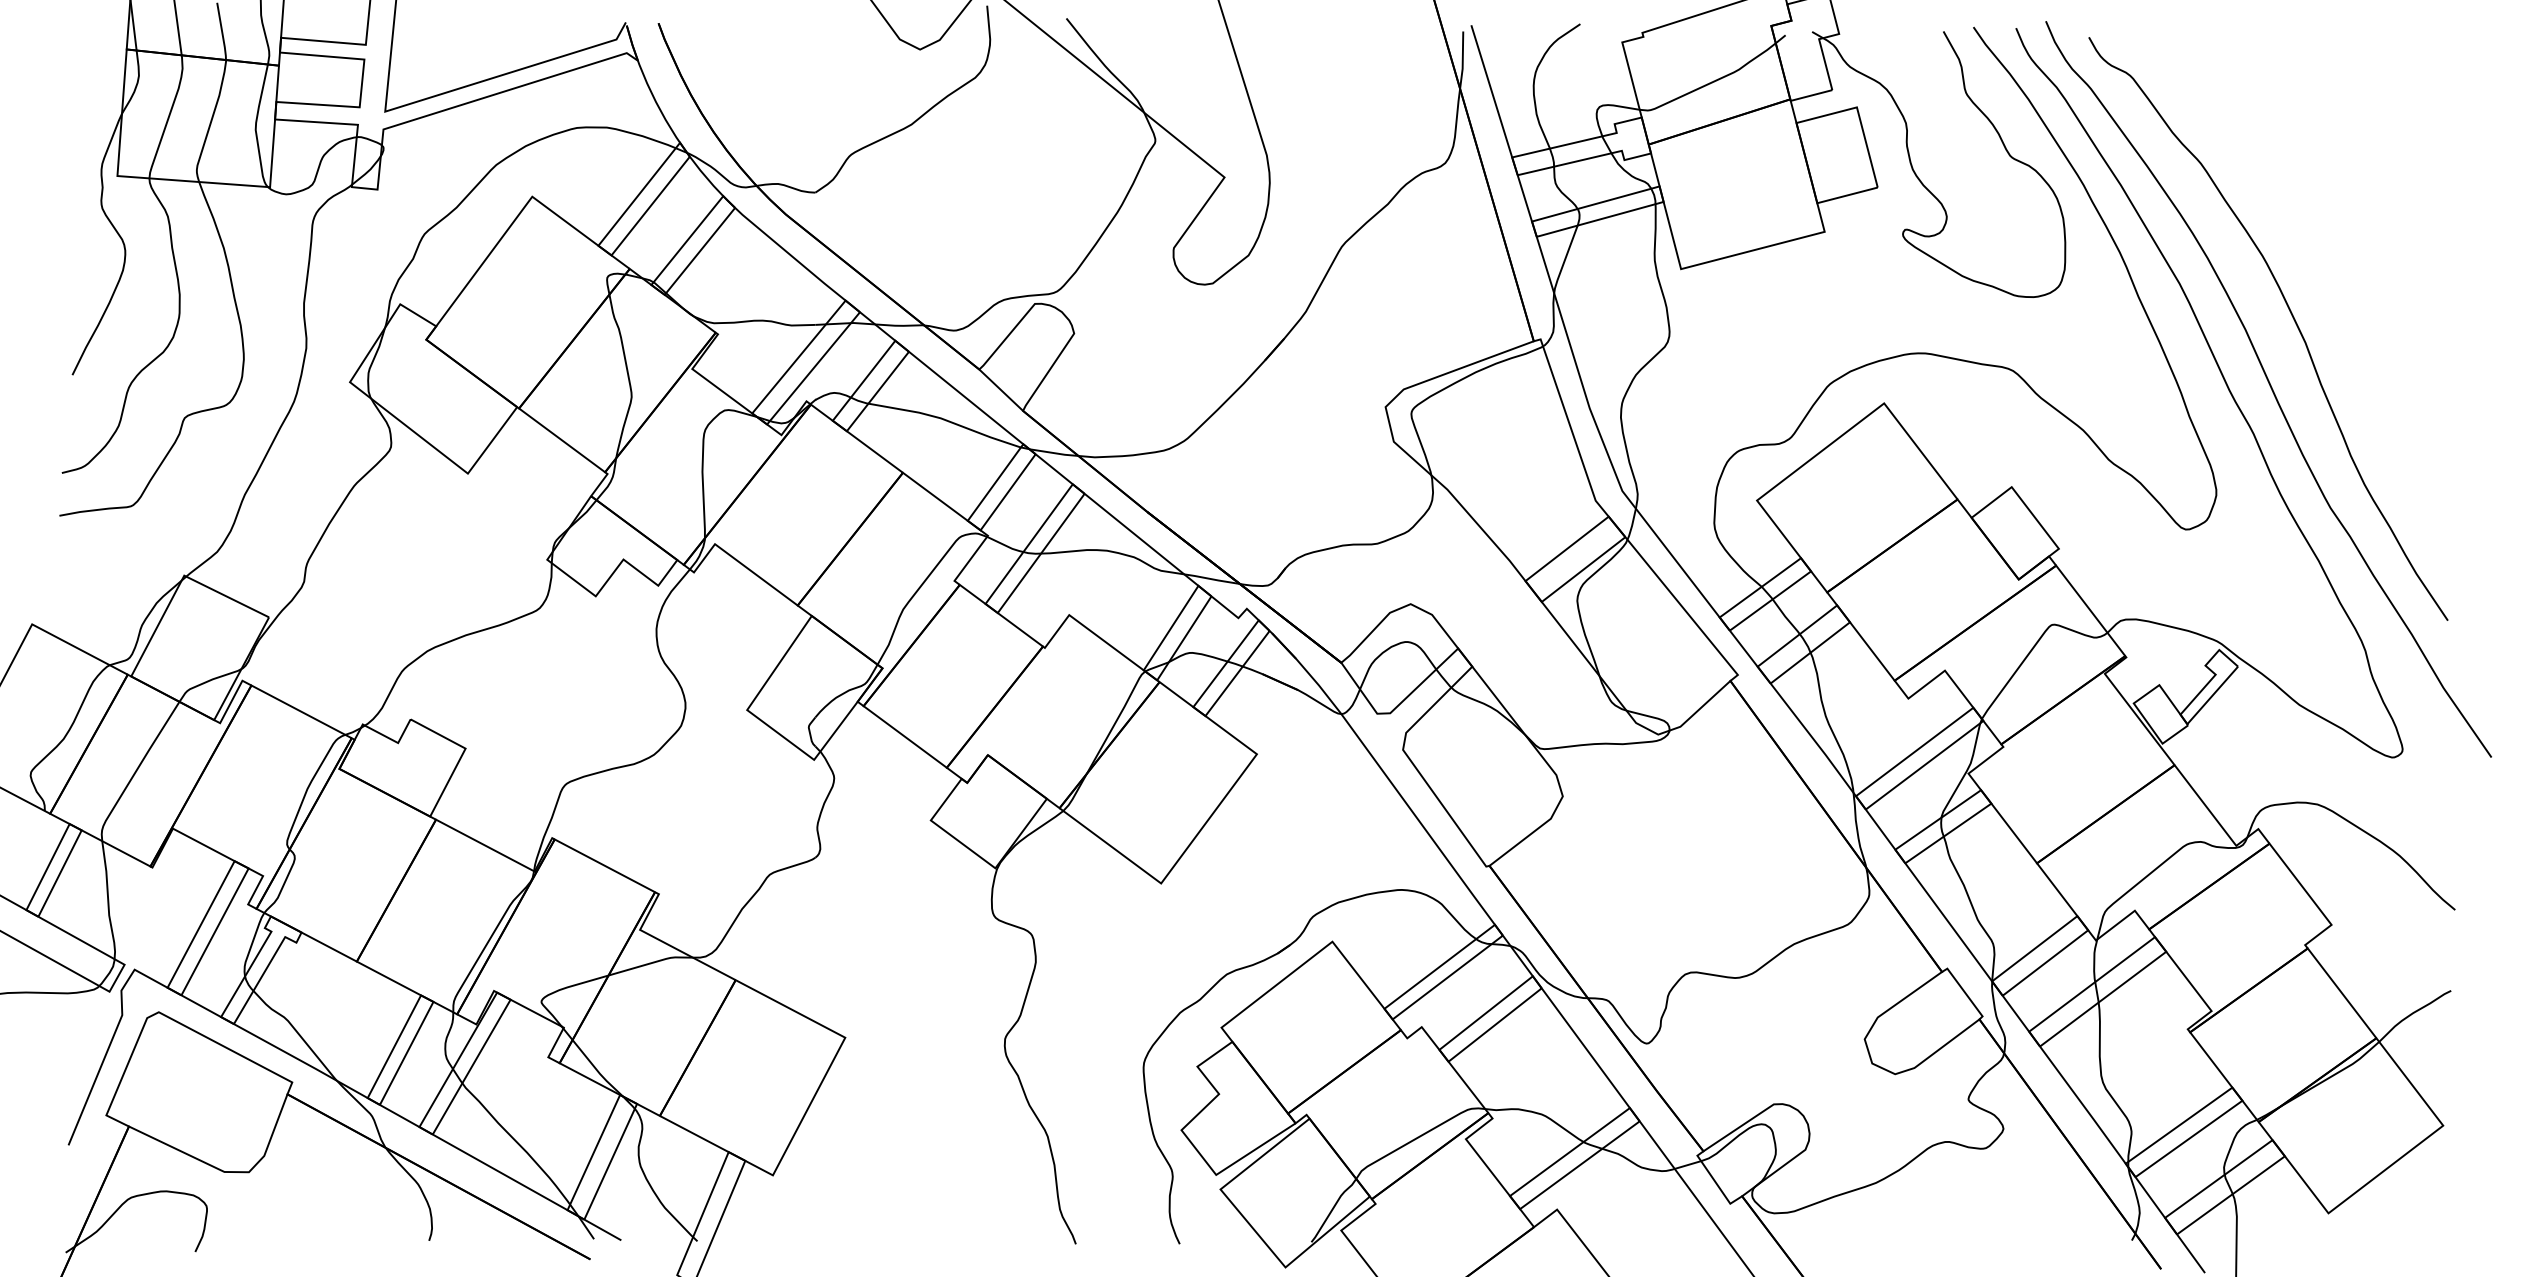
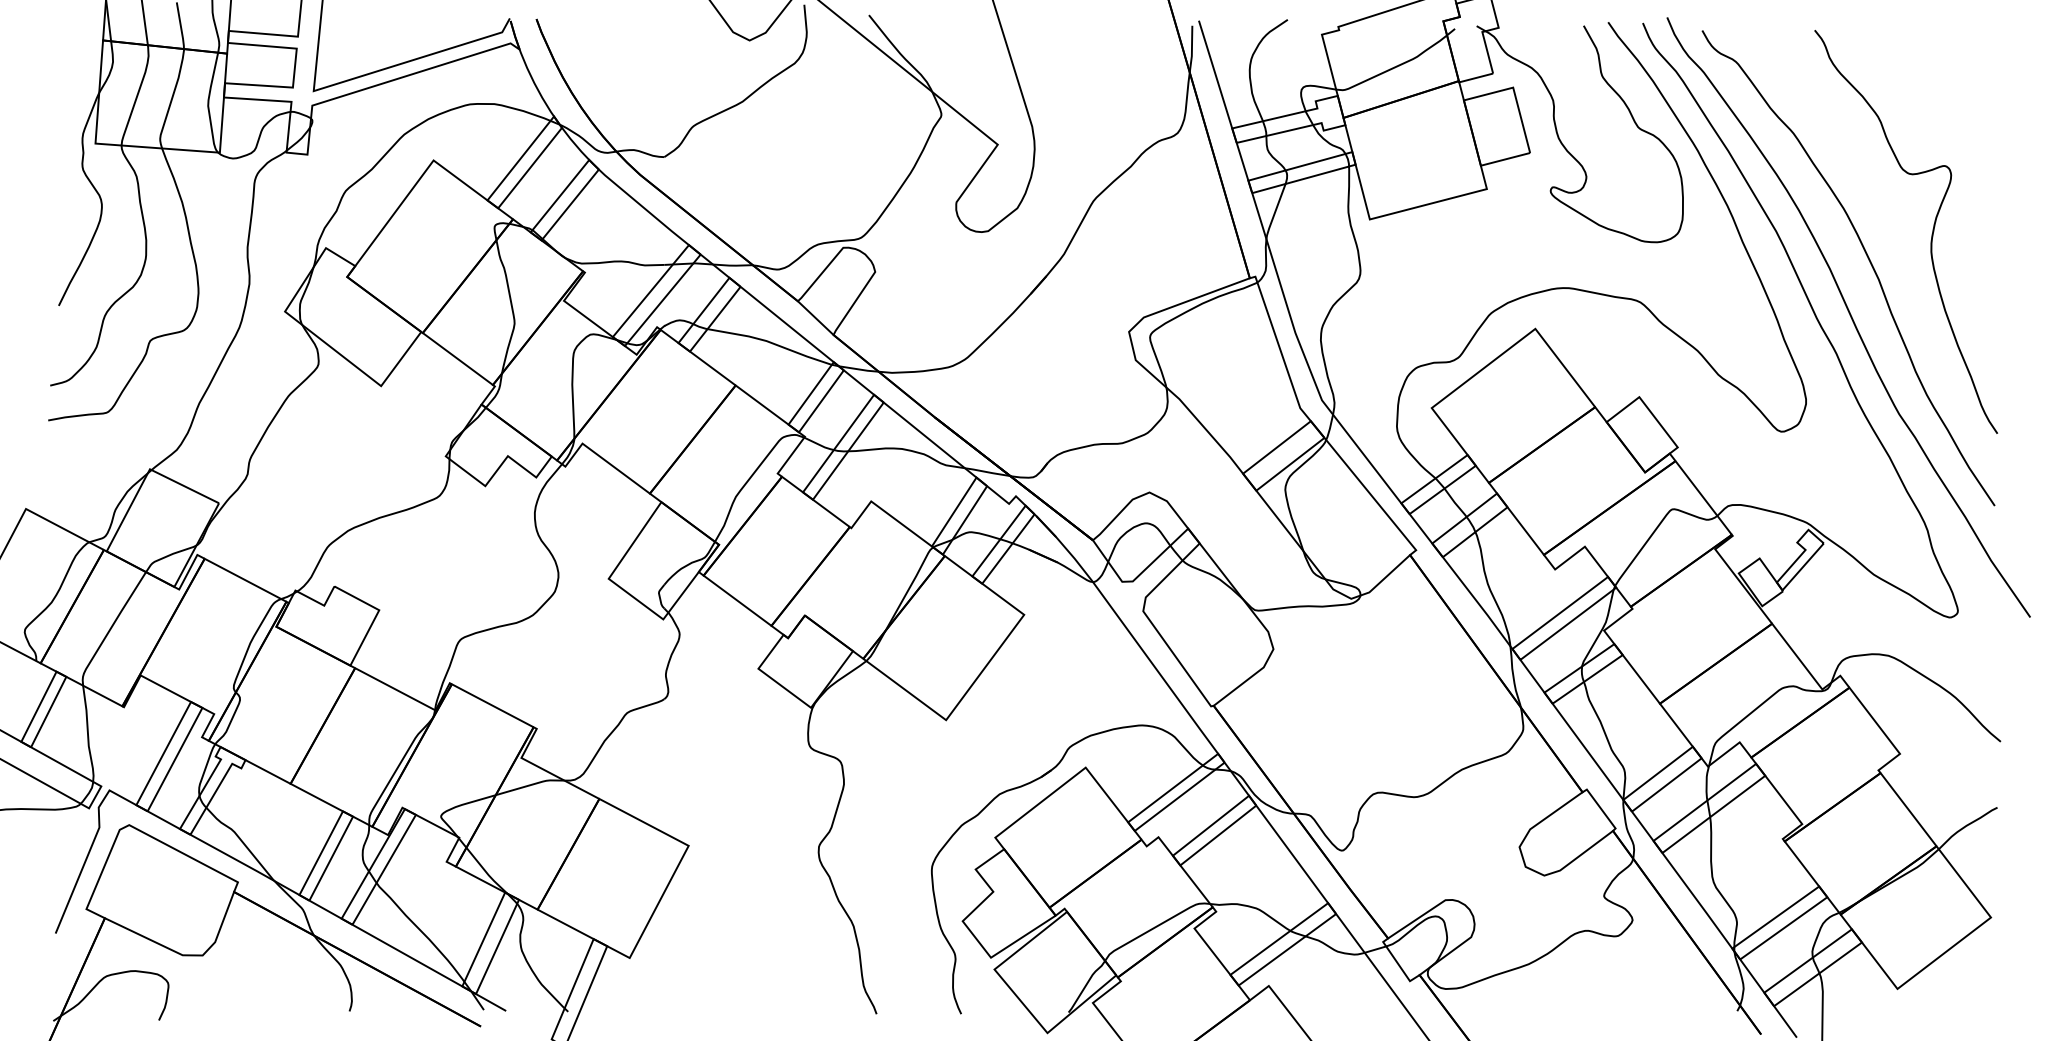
curve: (2370, 287) -> (1931, 234), added

